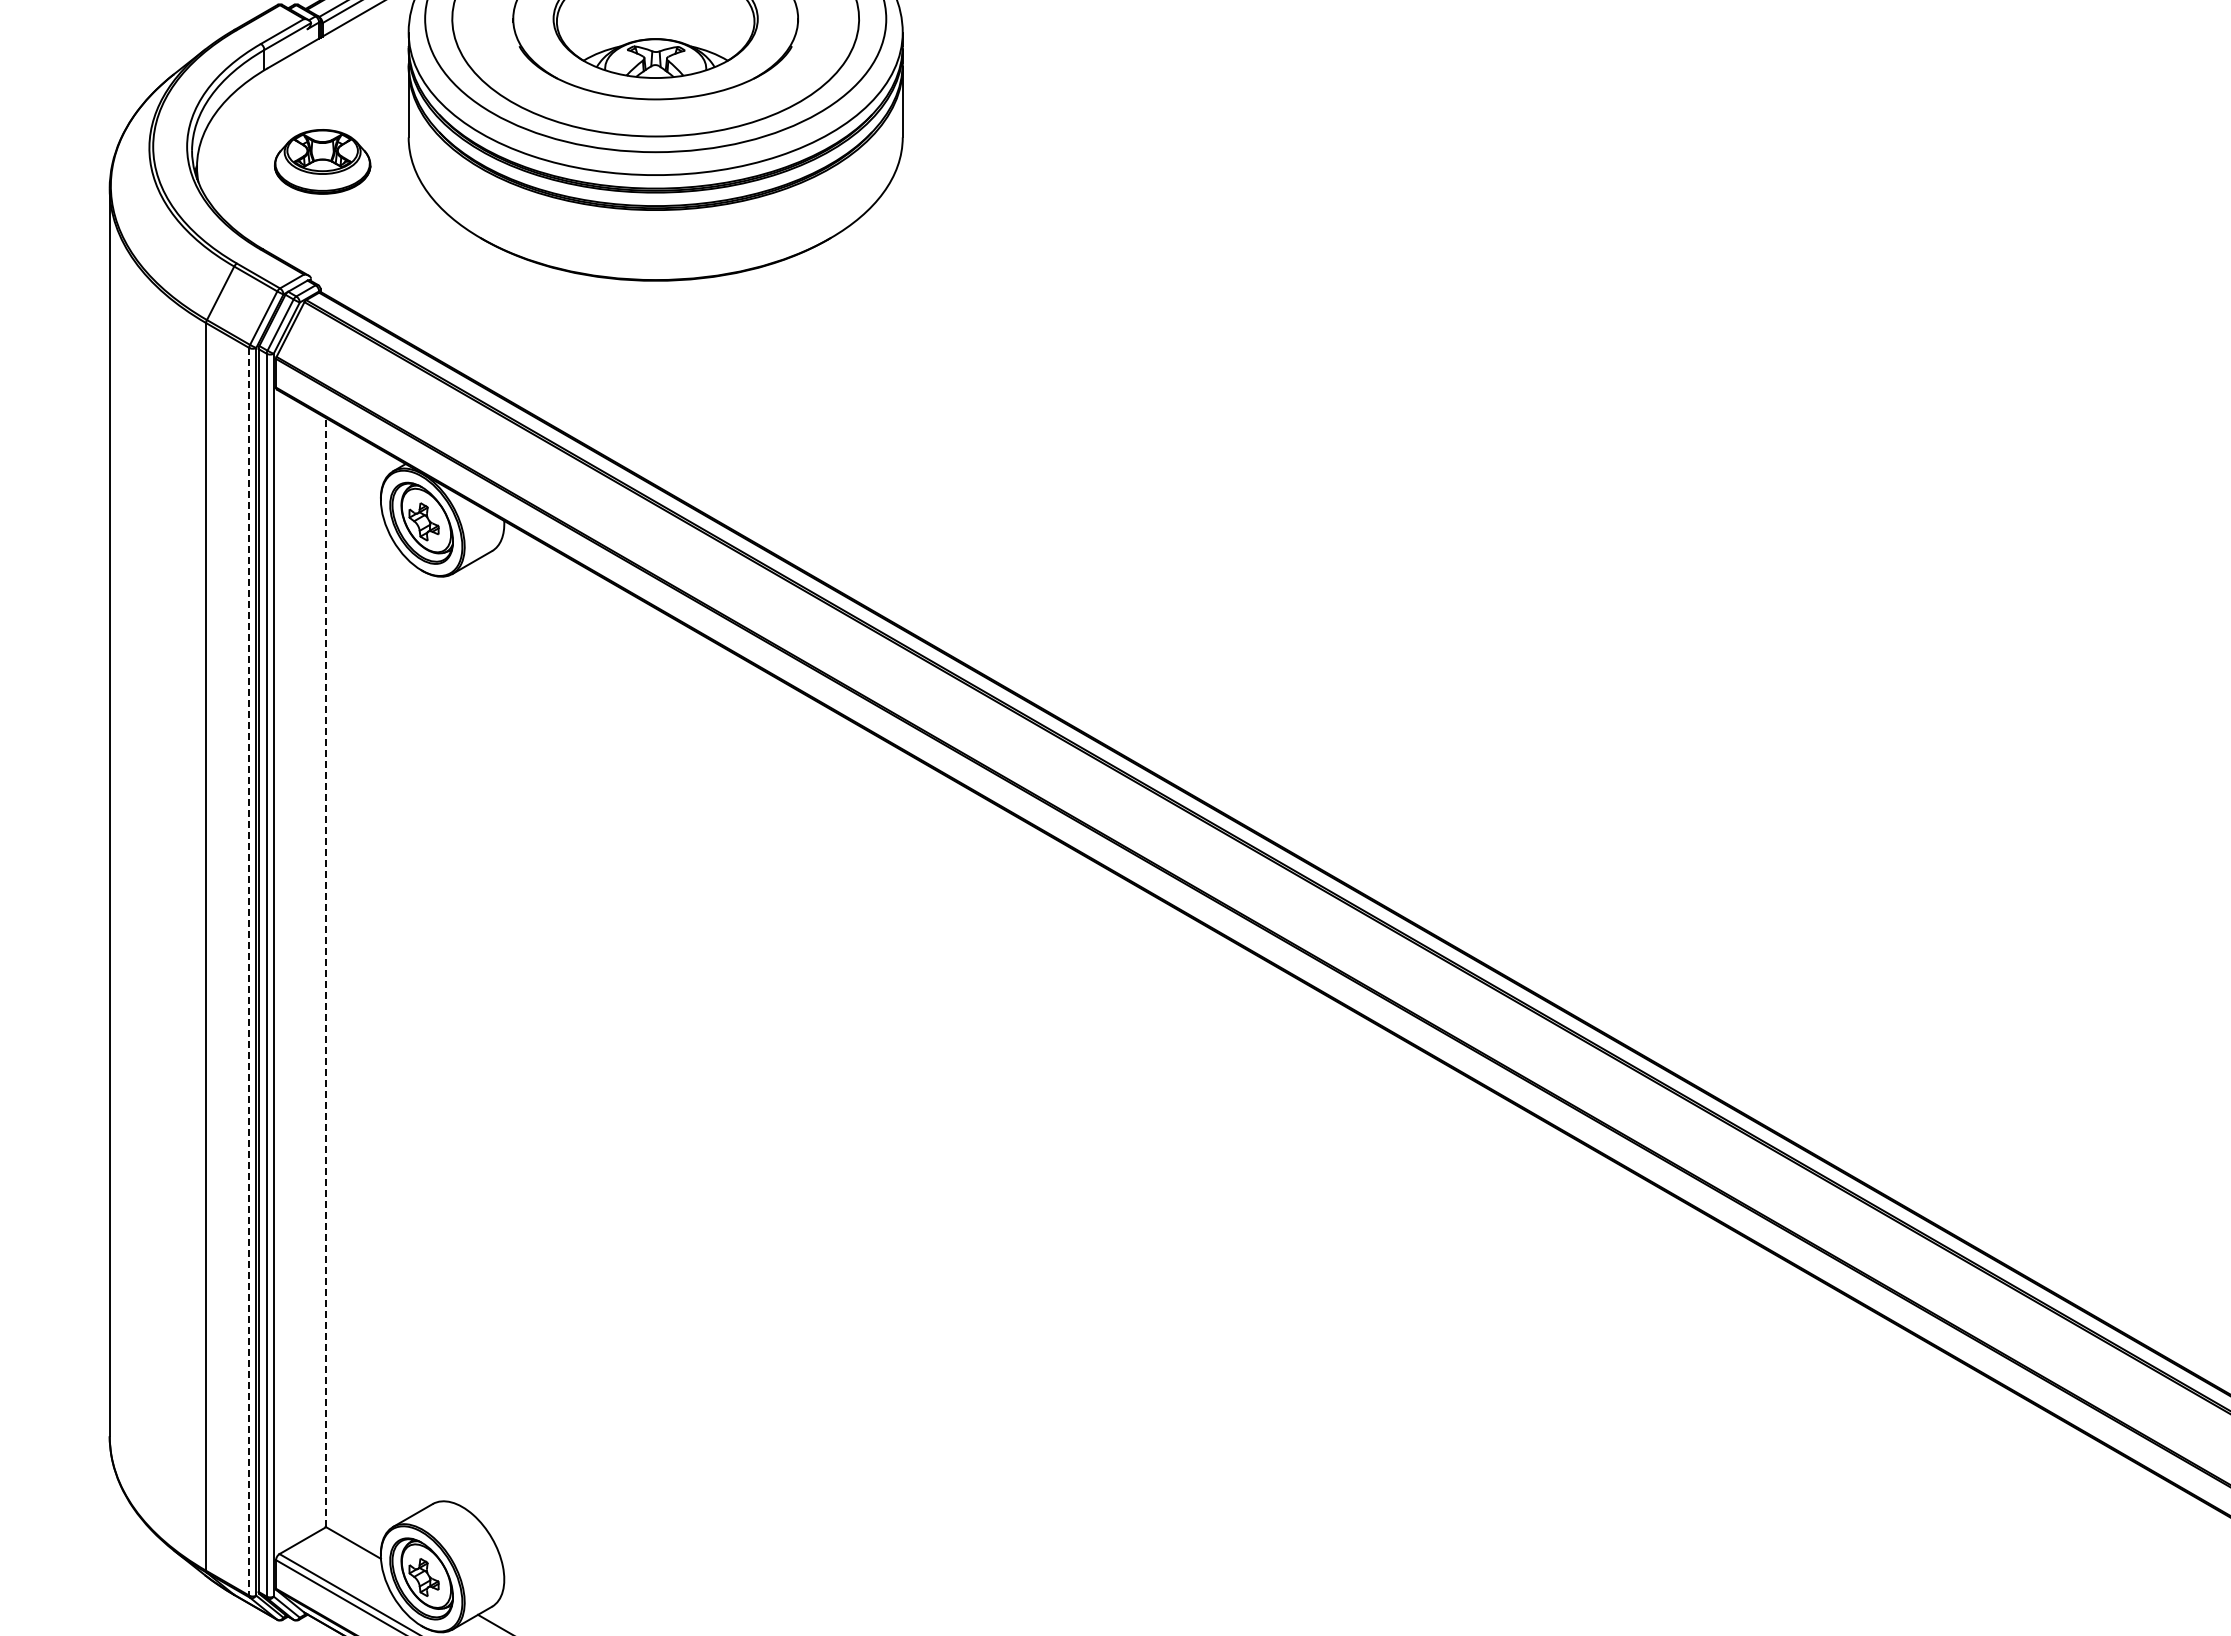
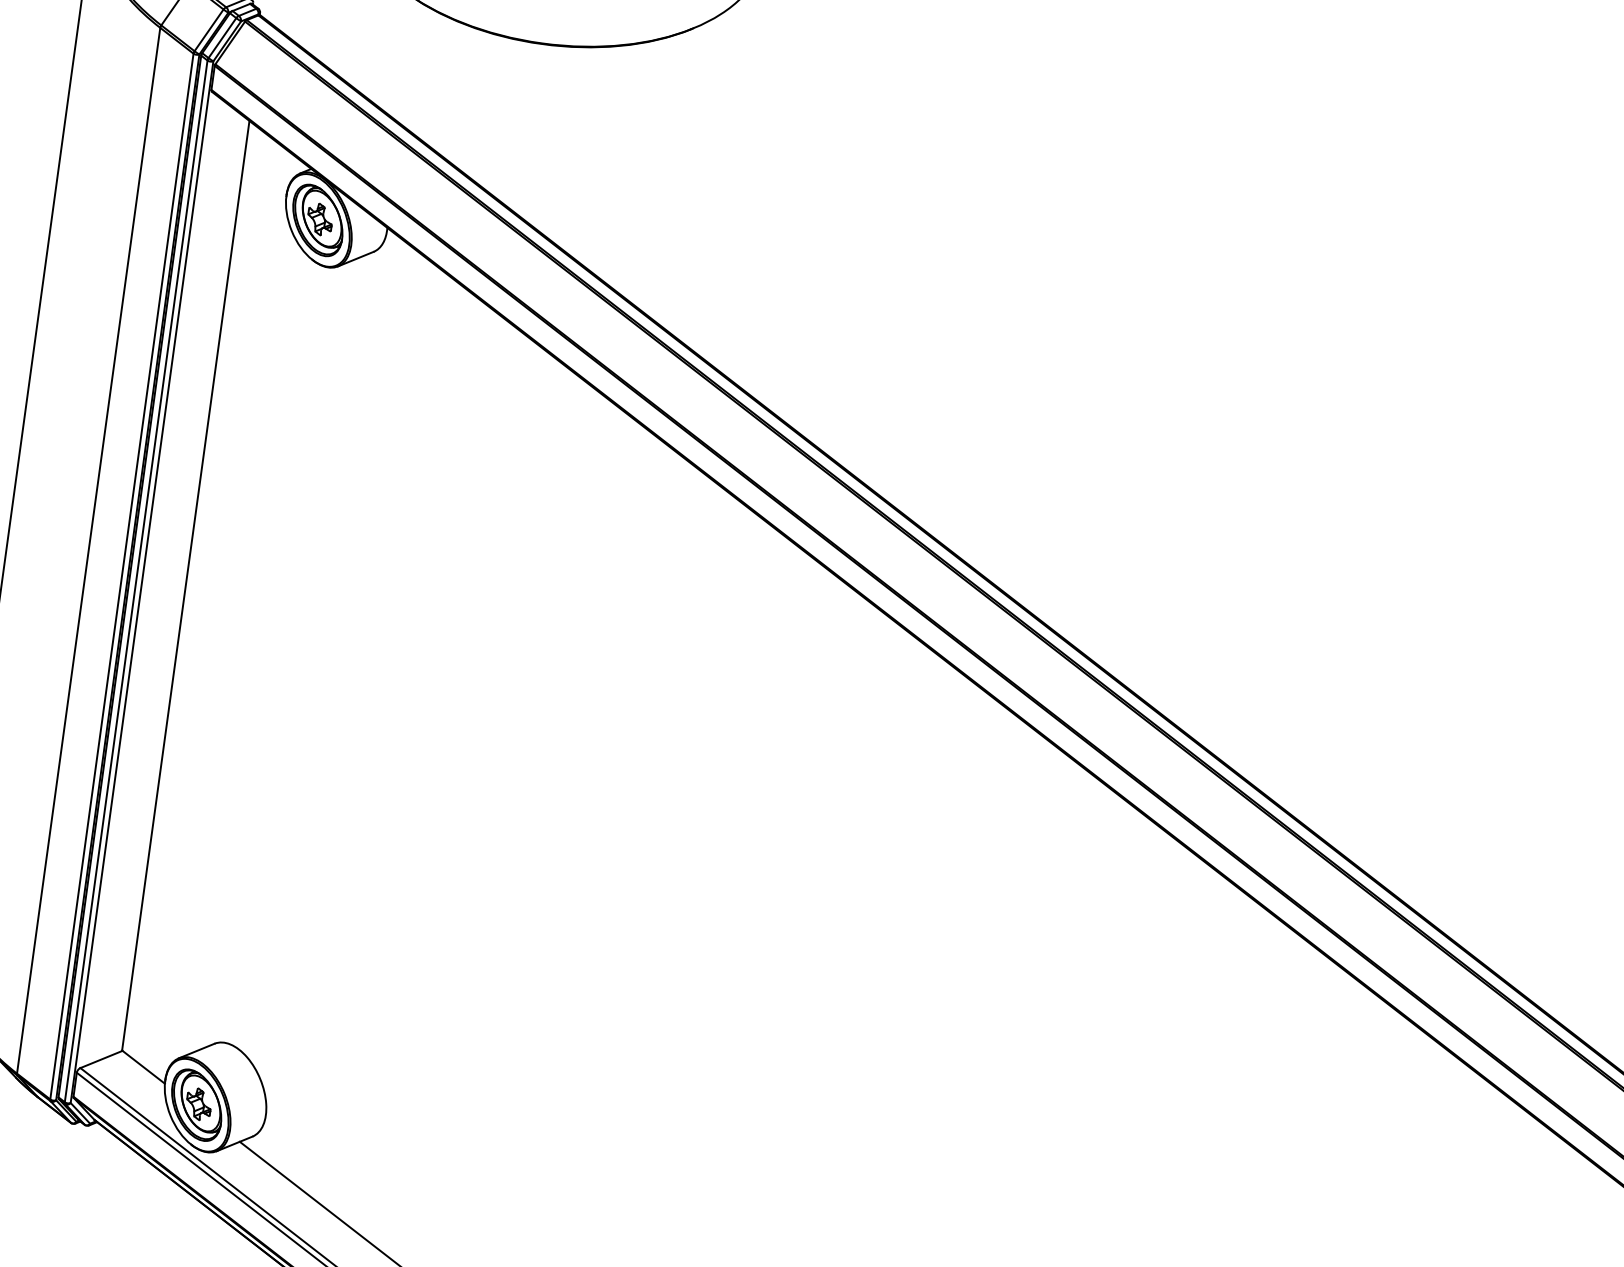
line: (249, 971) -> (122, 576), dashed -> solid
line: (325, 972) -> (185, 585), dashed -> solid

